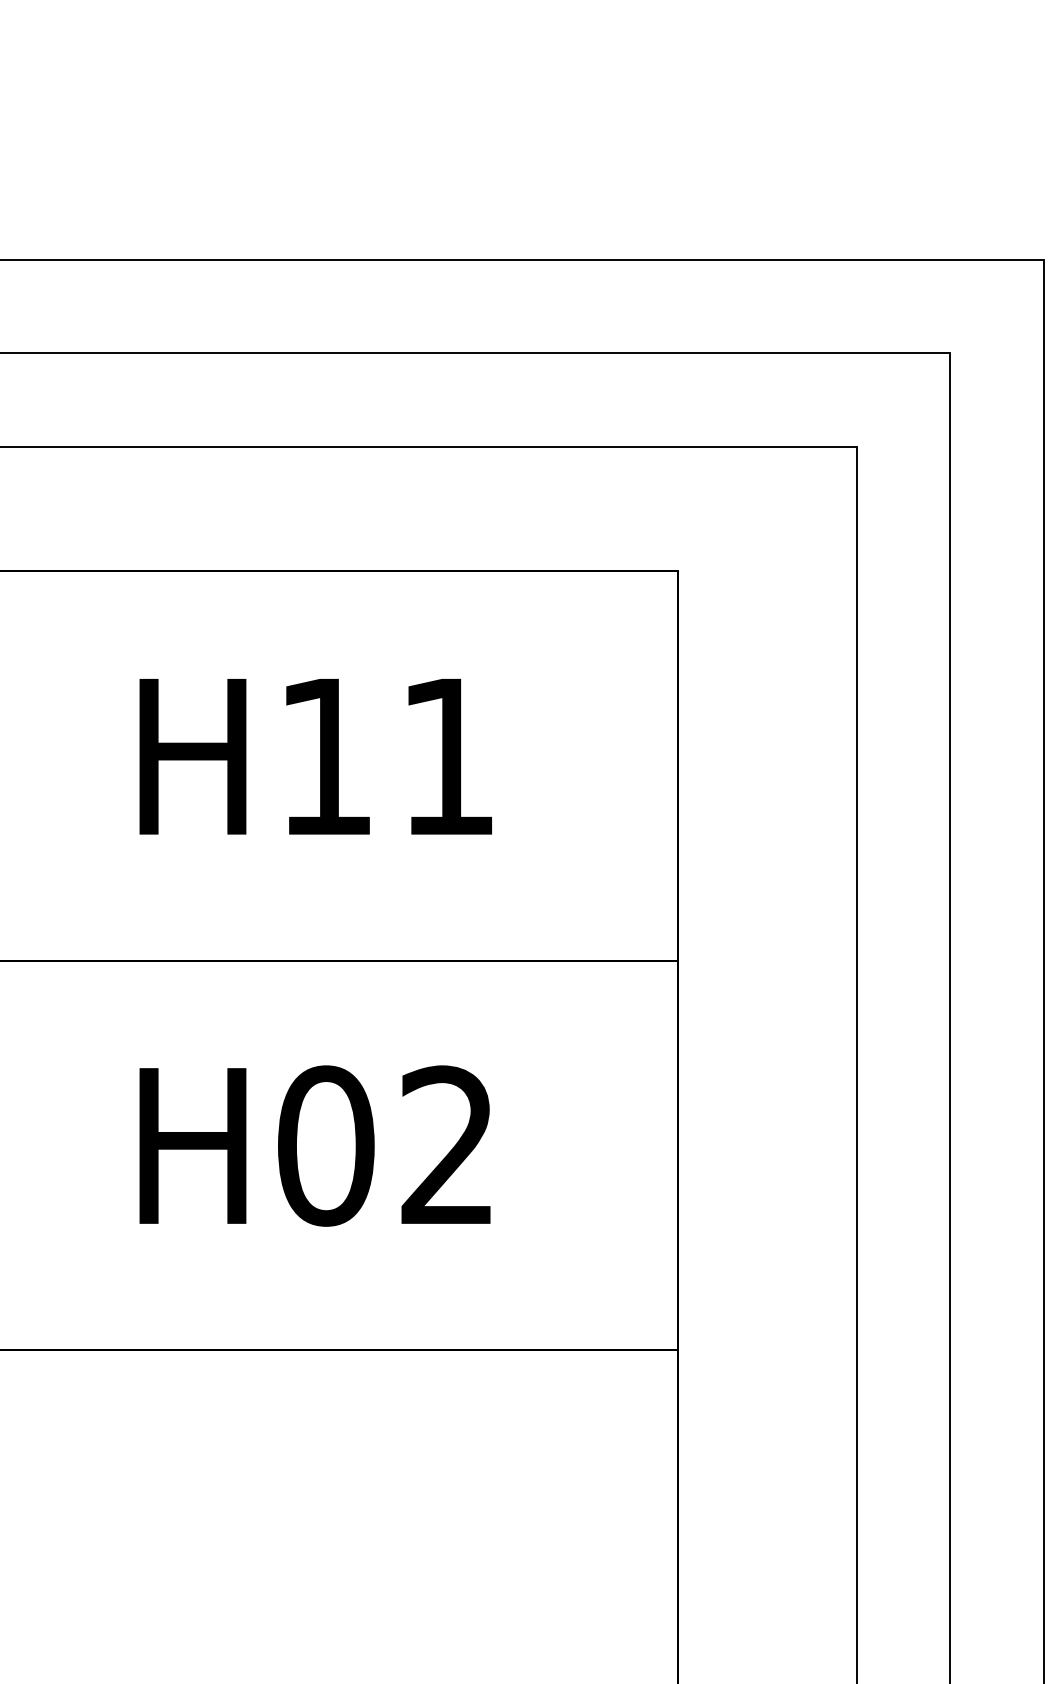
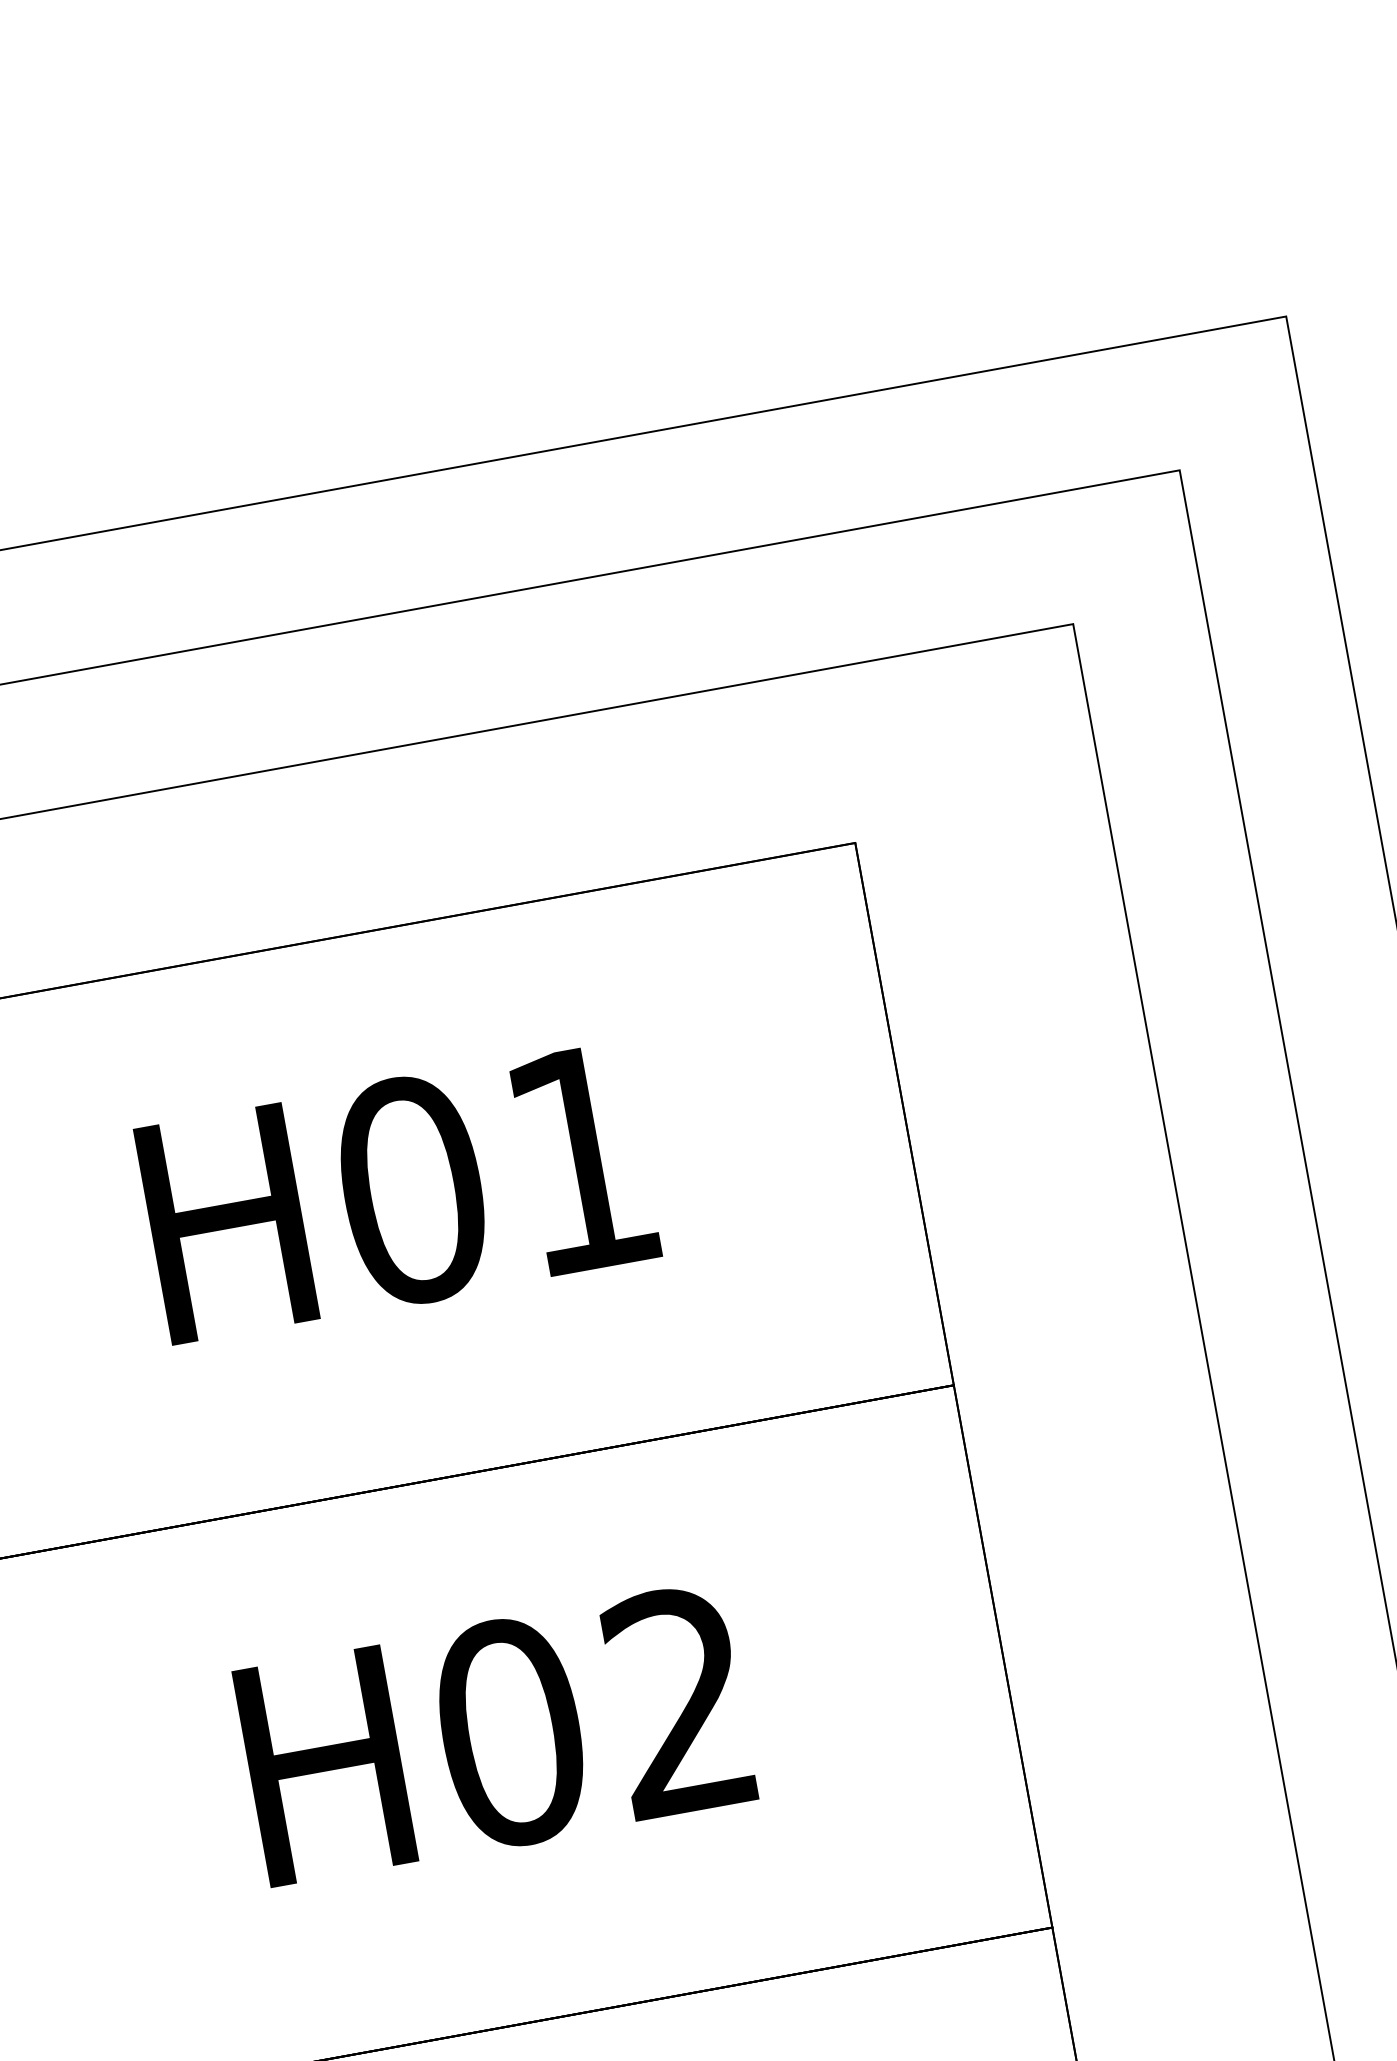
text: (326, 756) -> (412, 1189), H11 -> H01

